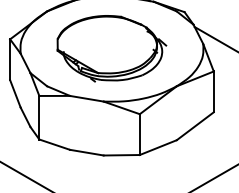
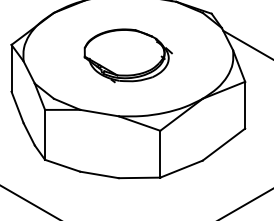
part: (112, 48) -> (128, 55), size x0.7

